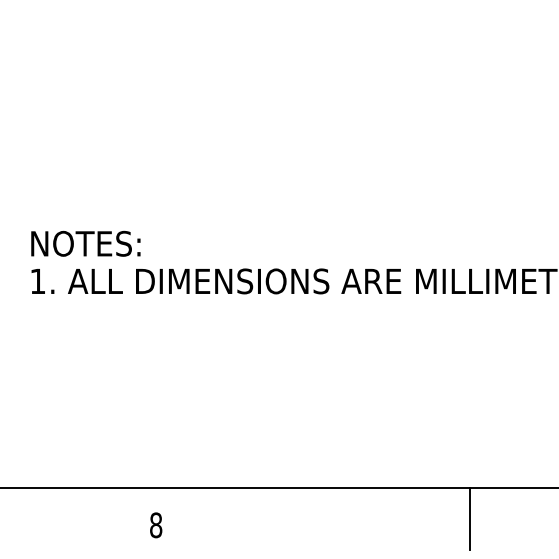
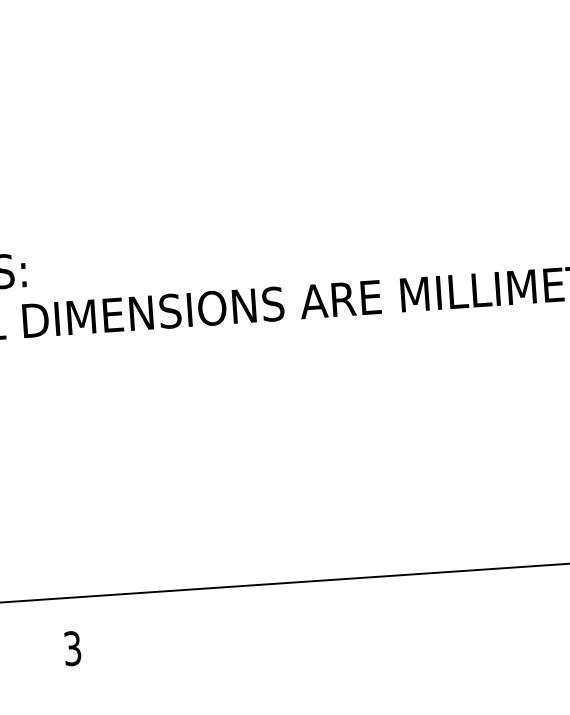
line: (469, 518) -> (494, 610), removed
text: (156, 525) -> (73, 648), 8 -> 3

